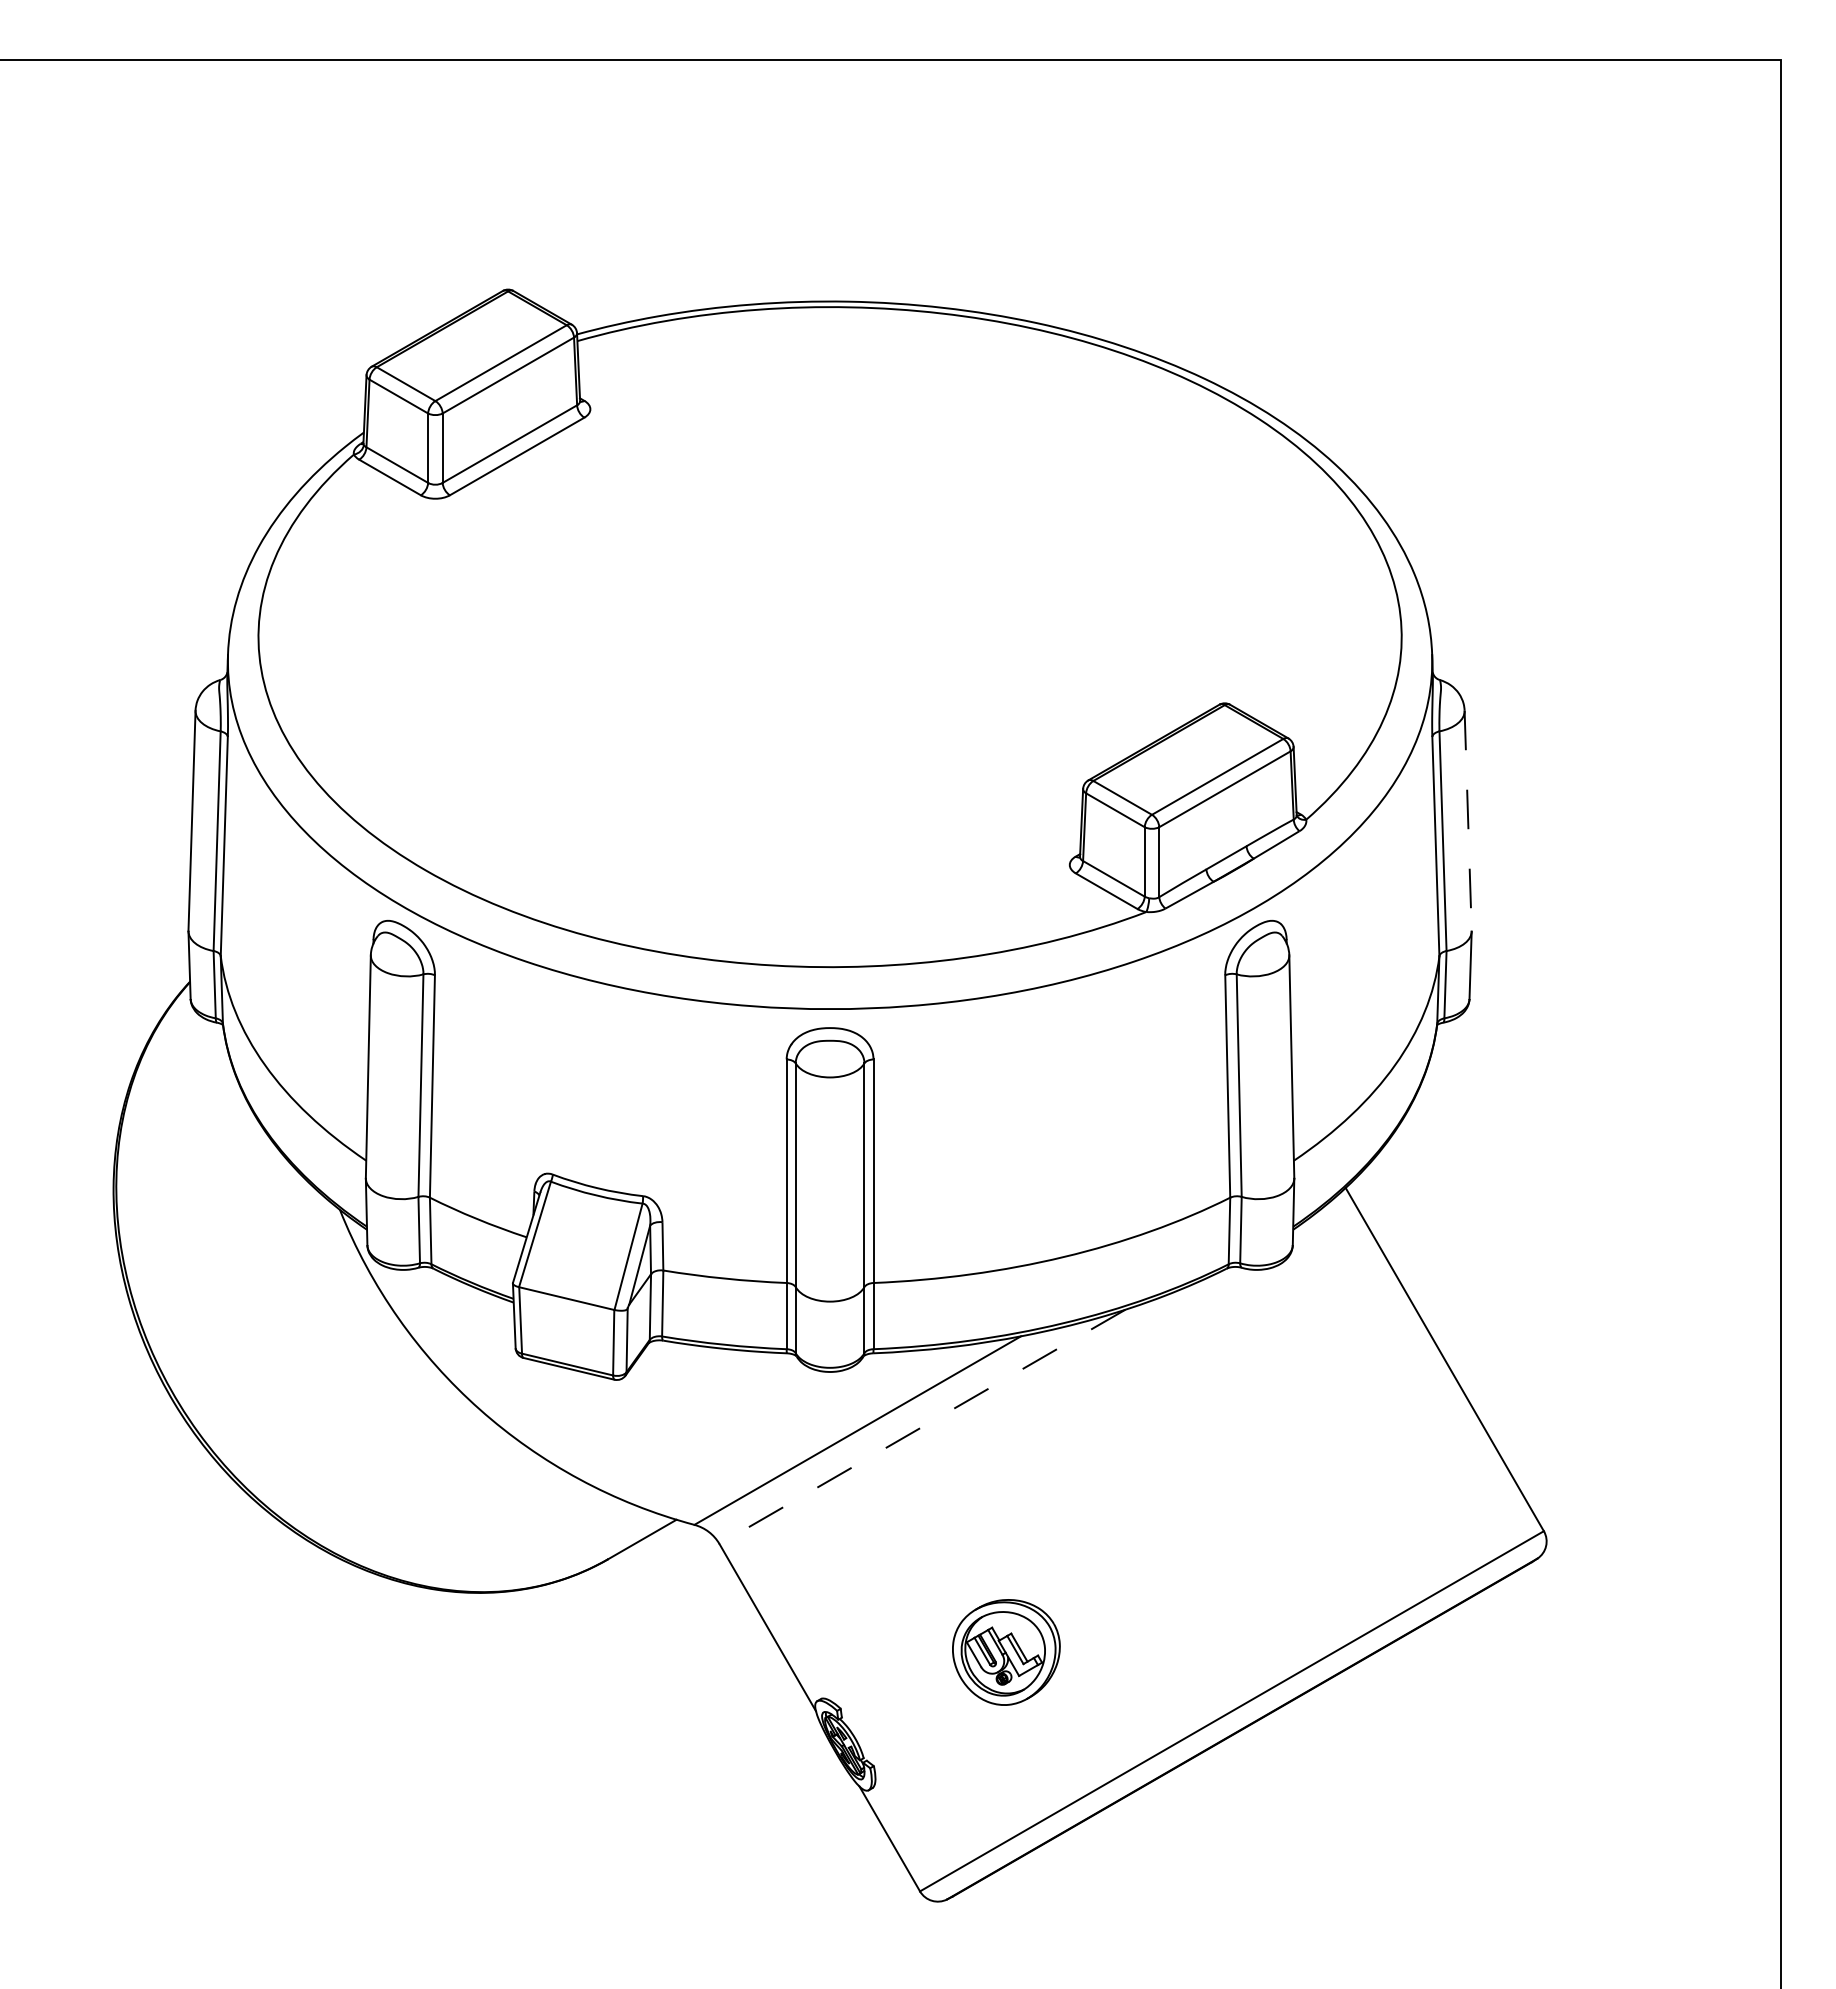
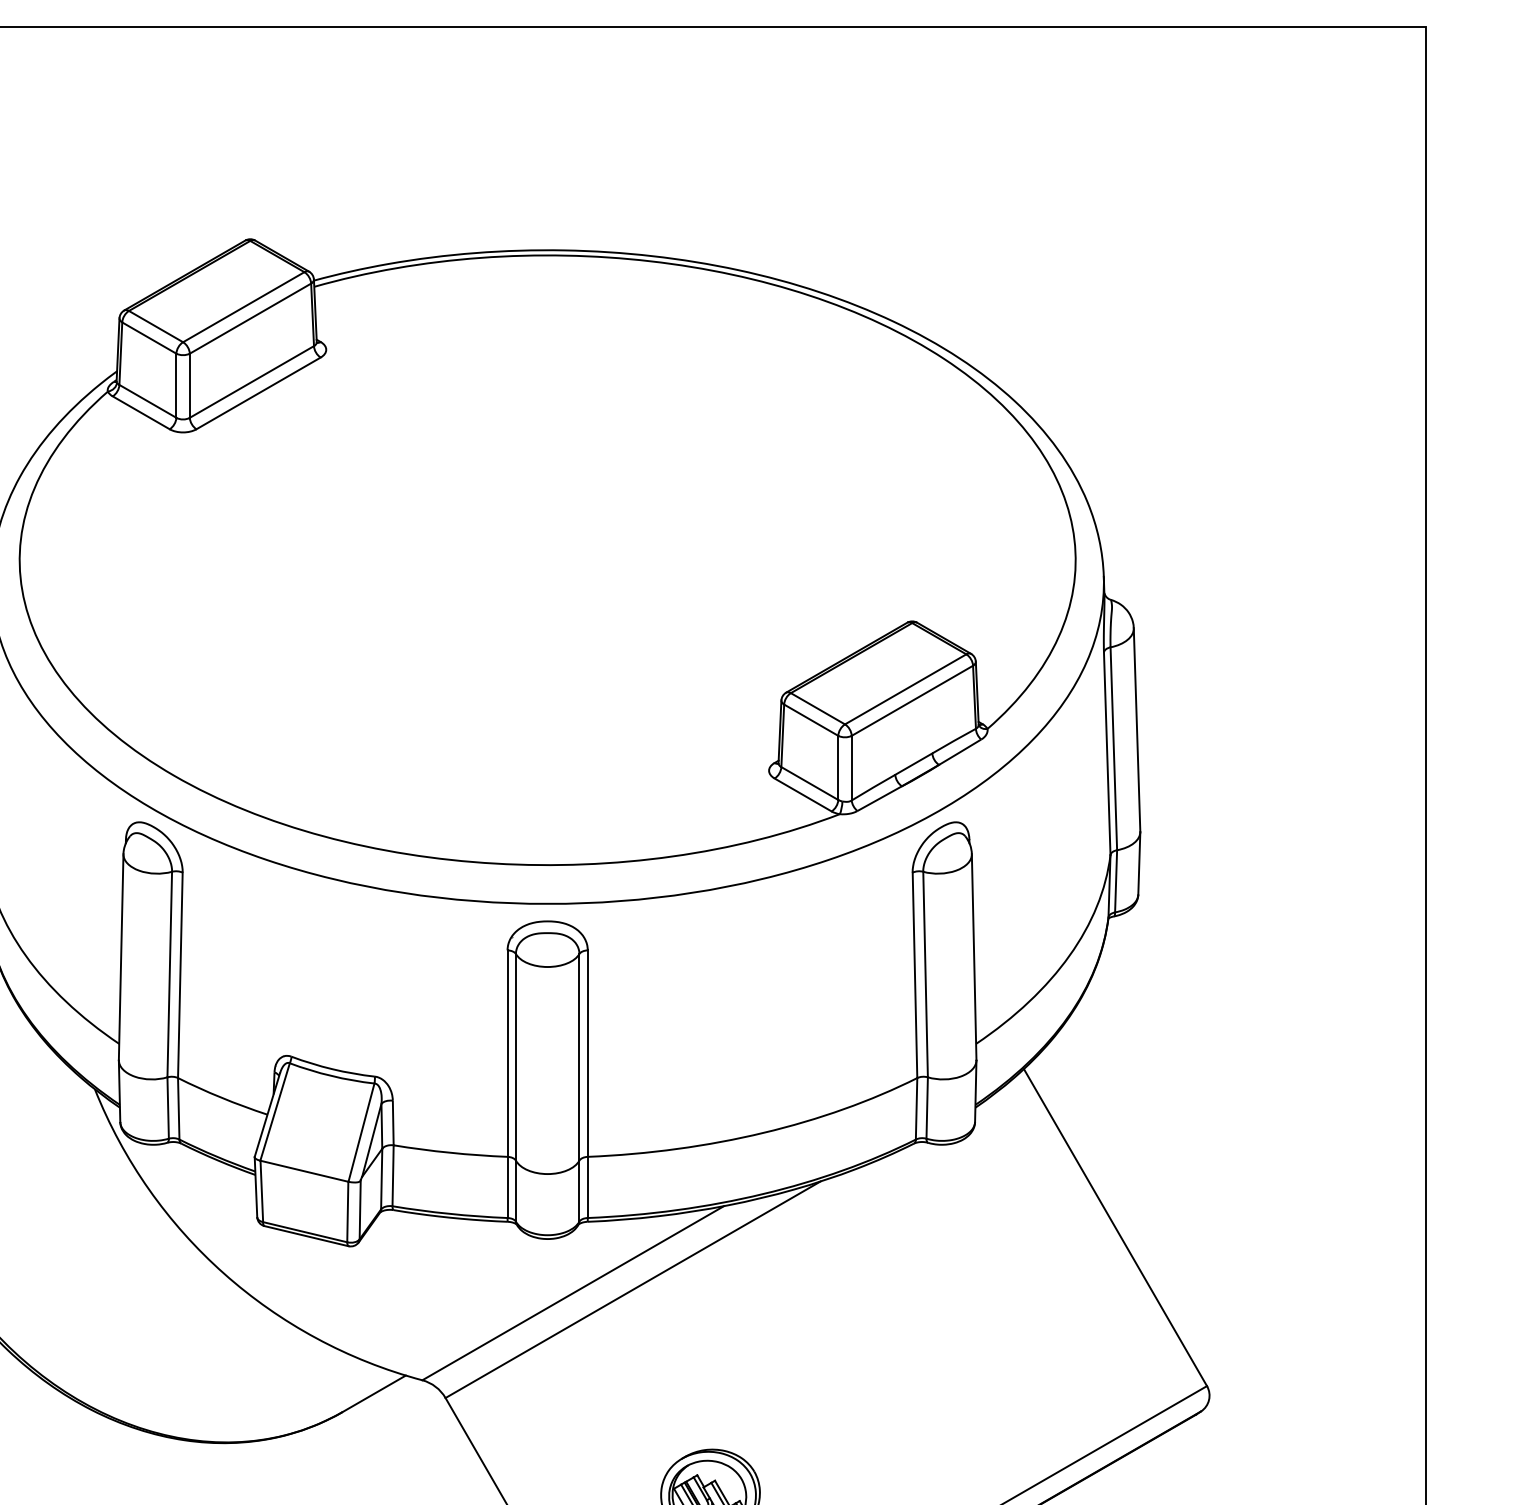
line: (1468, 821) -> (1137, 730), dashed -> solid
line: (922, 1427) -> (633, 1290), dashed -> solid

